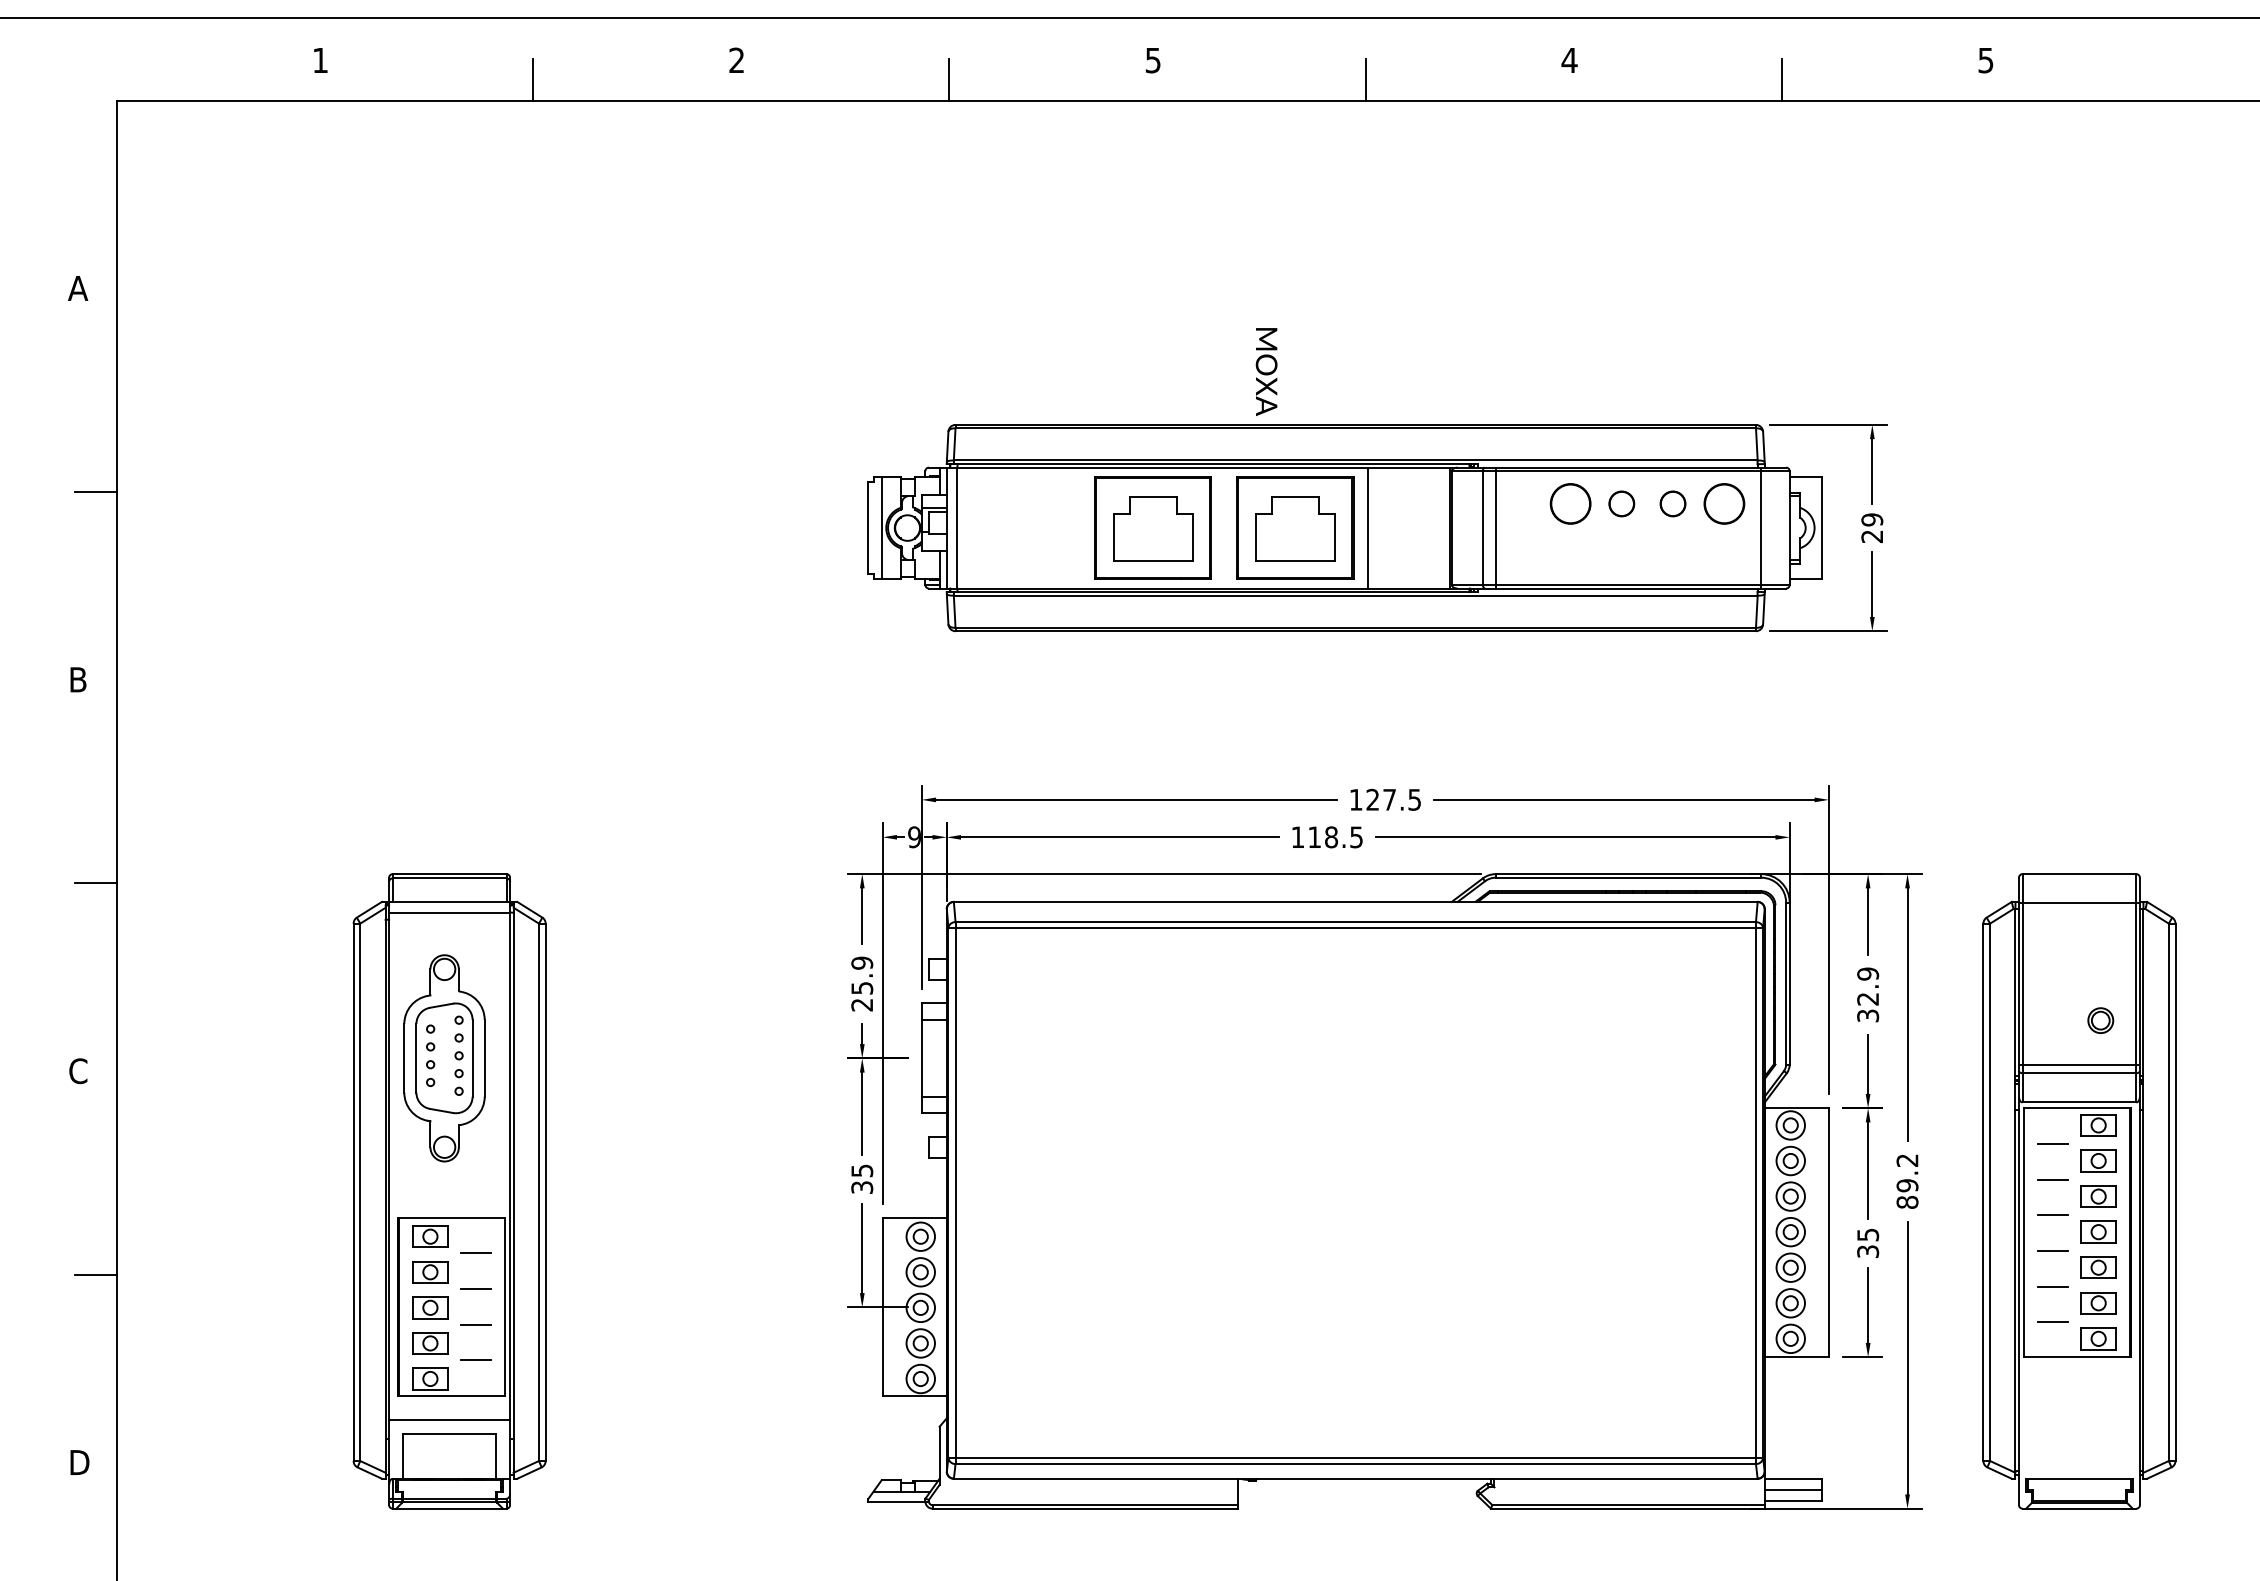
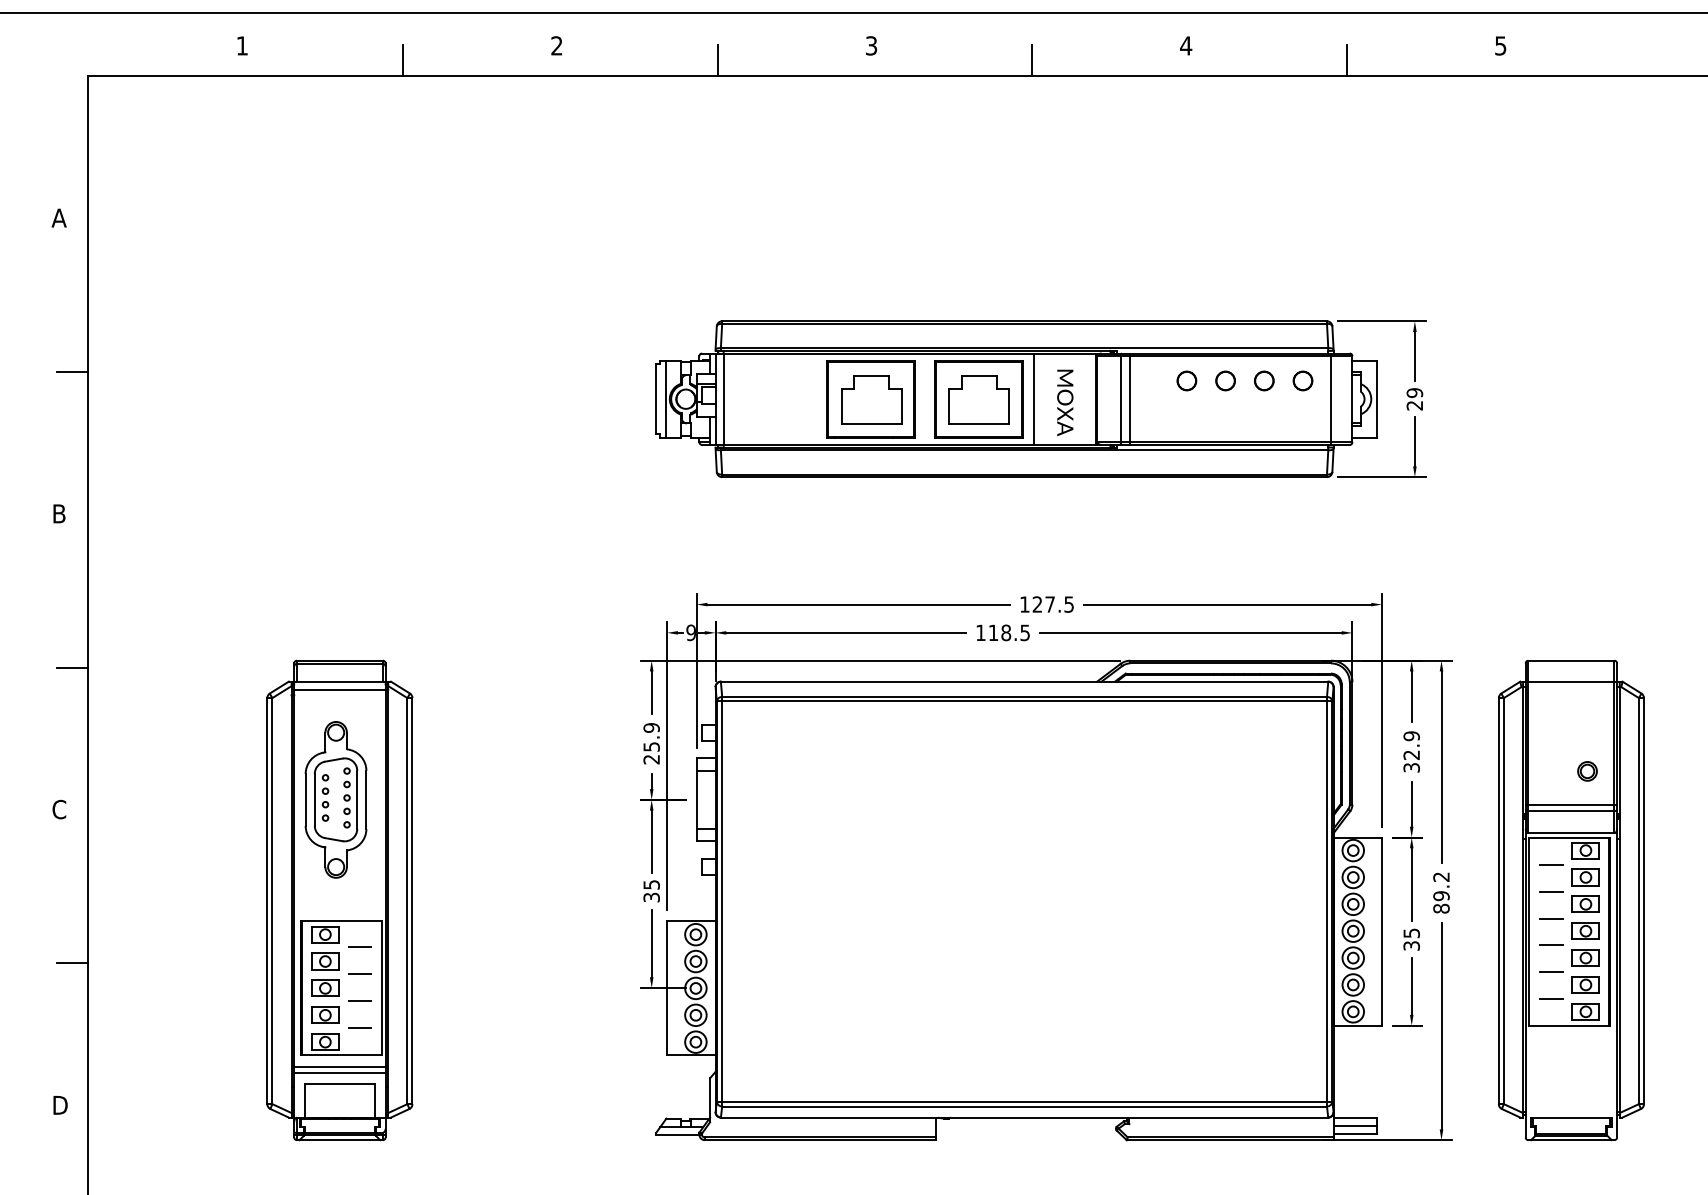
text: (1153, 59) -> (871, 45), 5 -> 3
text: (1266, 371) -> (1065, 402), moved
part: (1570, 503) -> (1186, 380), size x0.62
part: (1723, 503) -> (1302, 380), size x0.62
line: (449, 1411) -> (339, 1066), added

